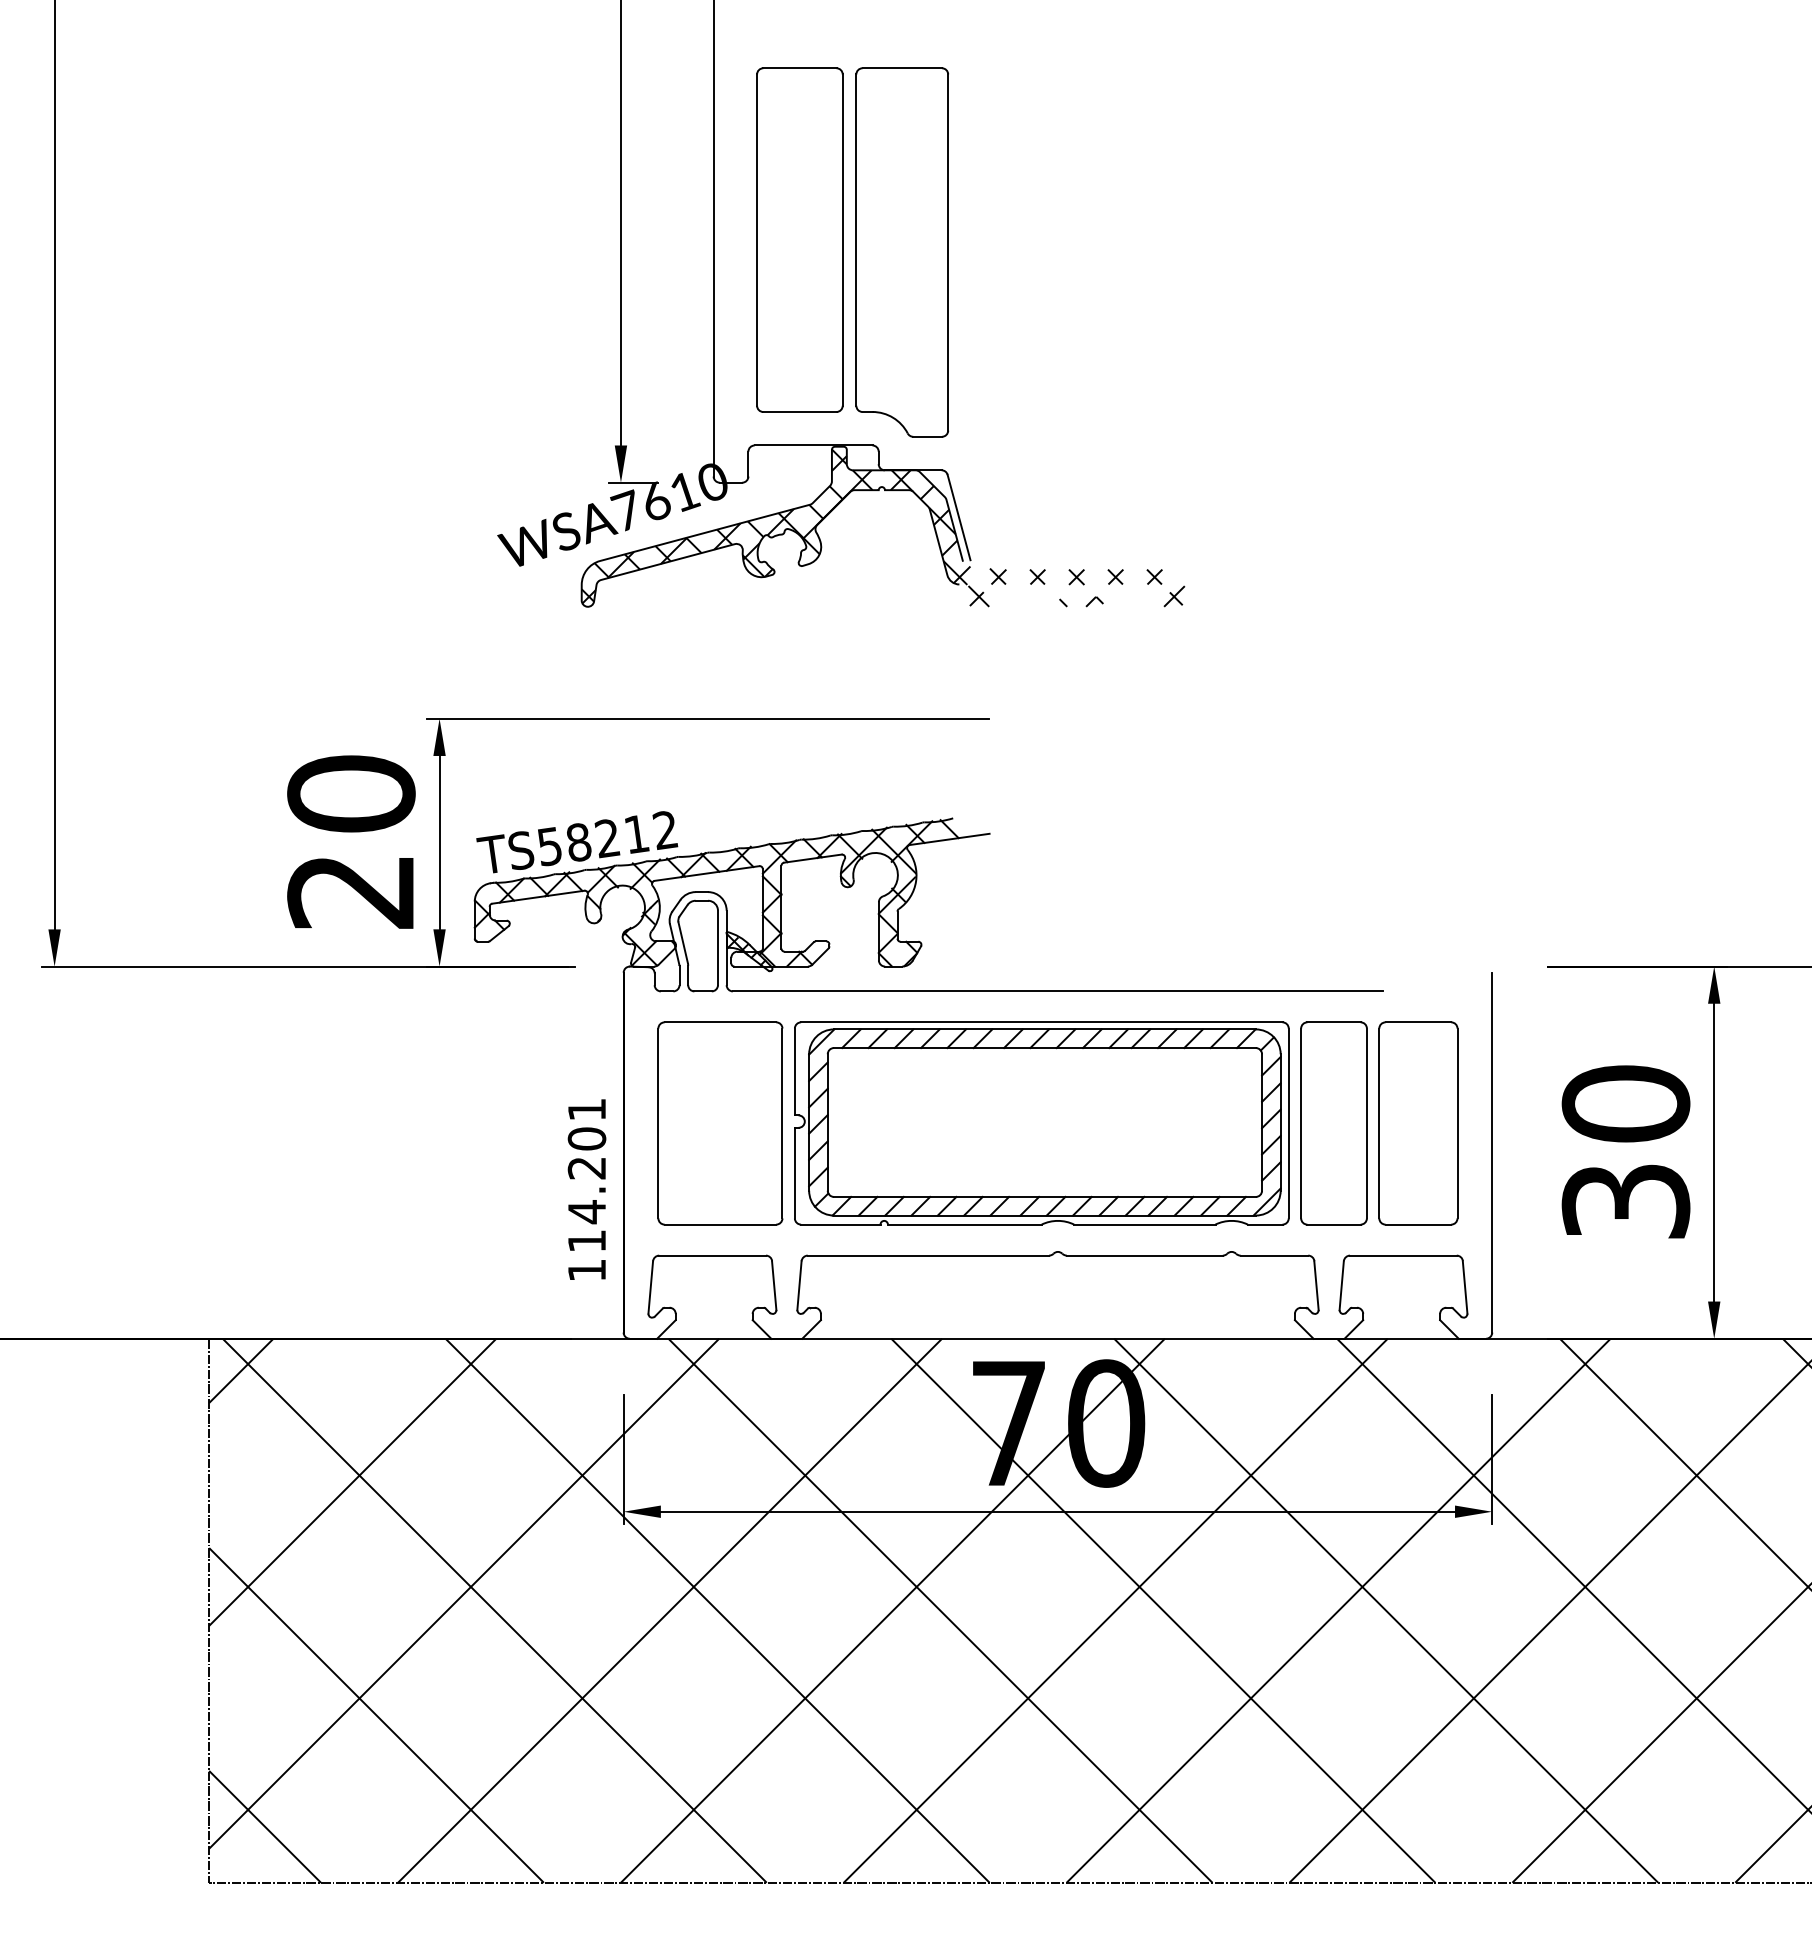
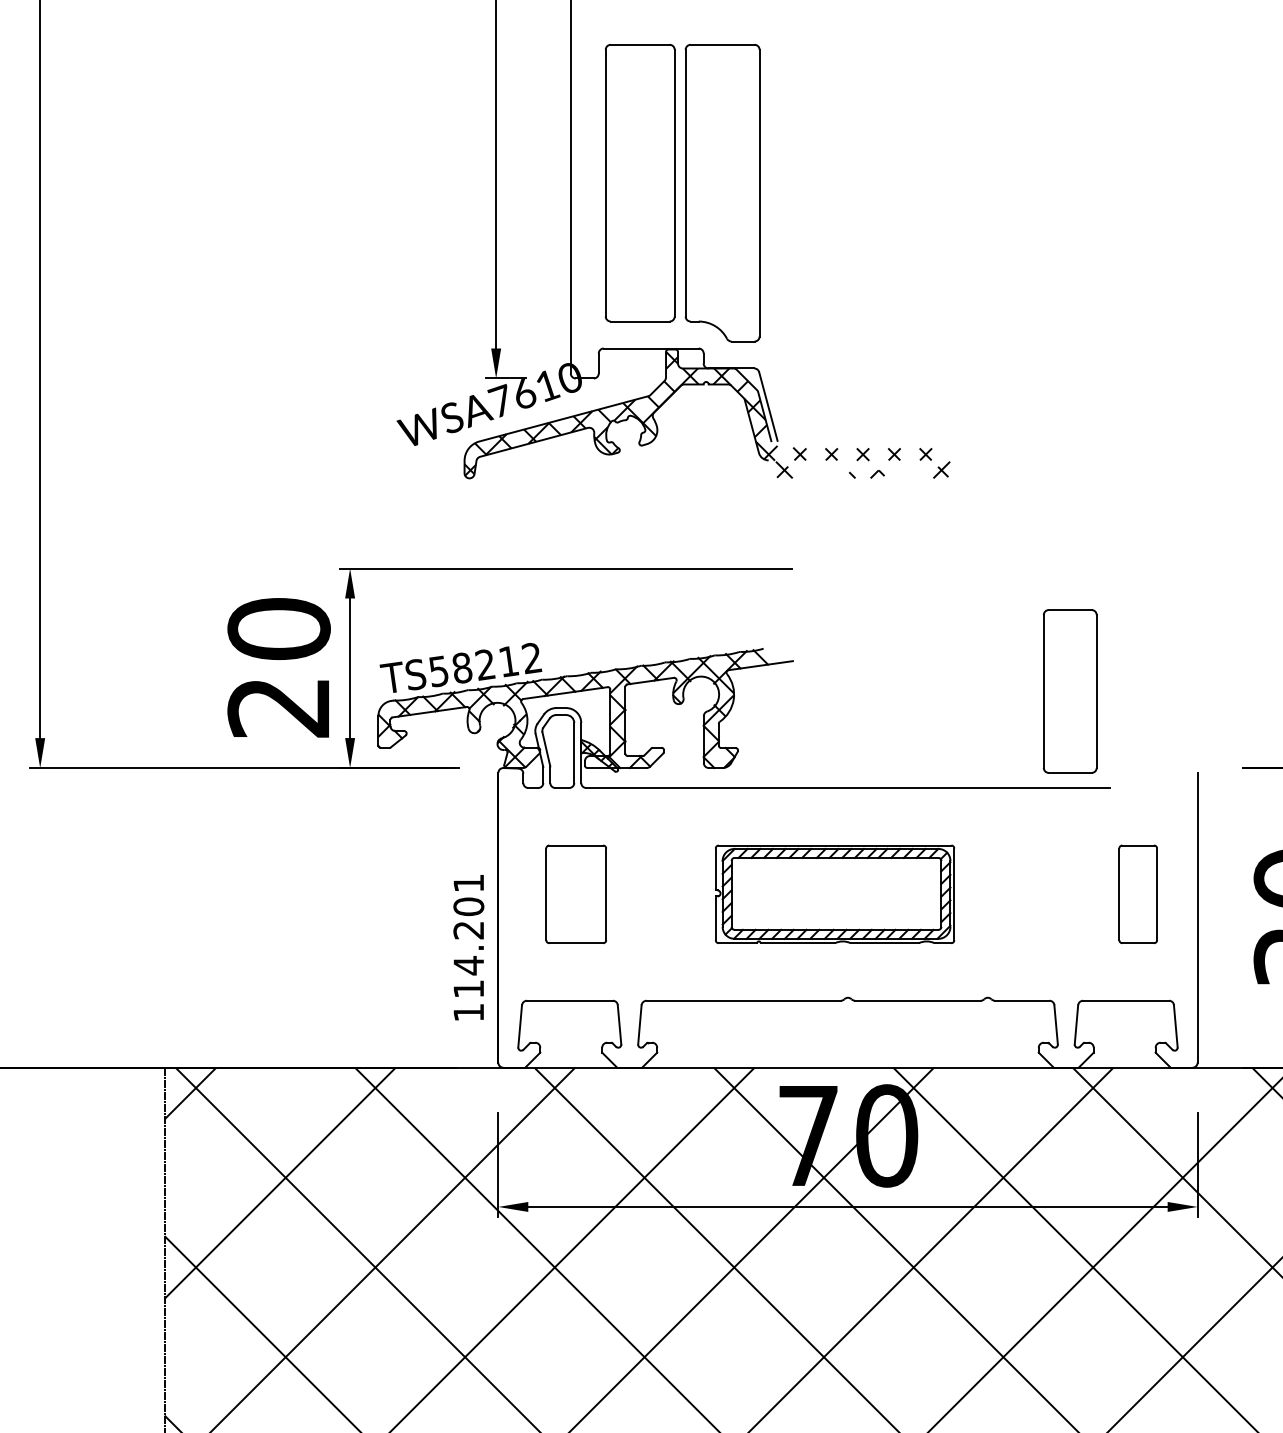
part: (720, 1123) -> (576, 894), size x0.6
part: (1041, 1123) -> (834, 894), size x0.6
part: (1333, 1123) -> (1069, 691), moved
part: (1418, 1123) -> (1138, 894), size x0.6

